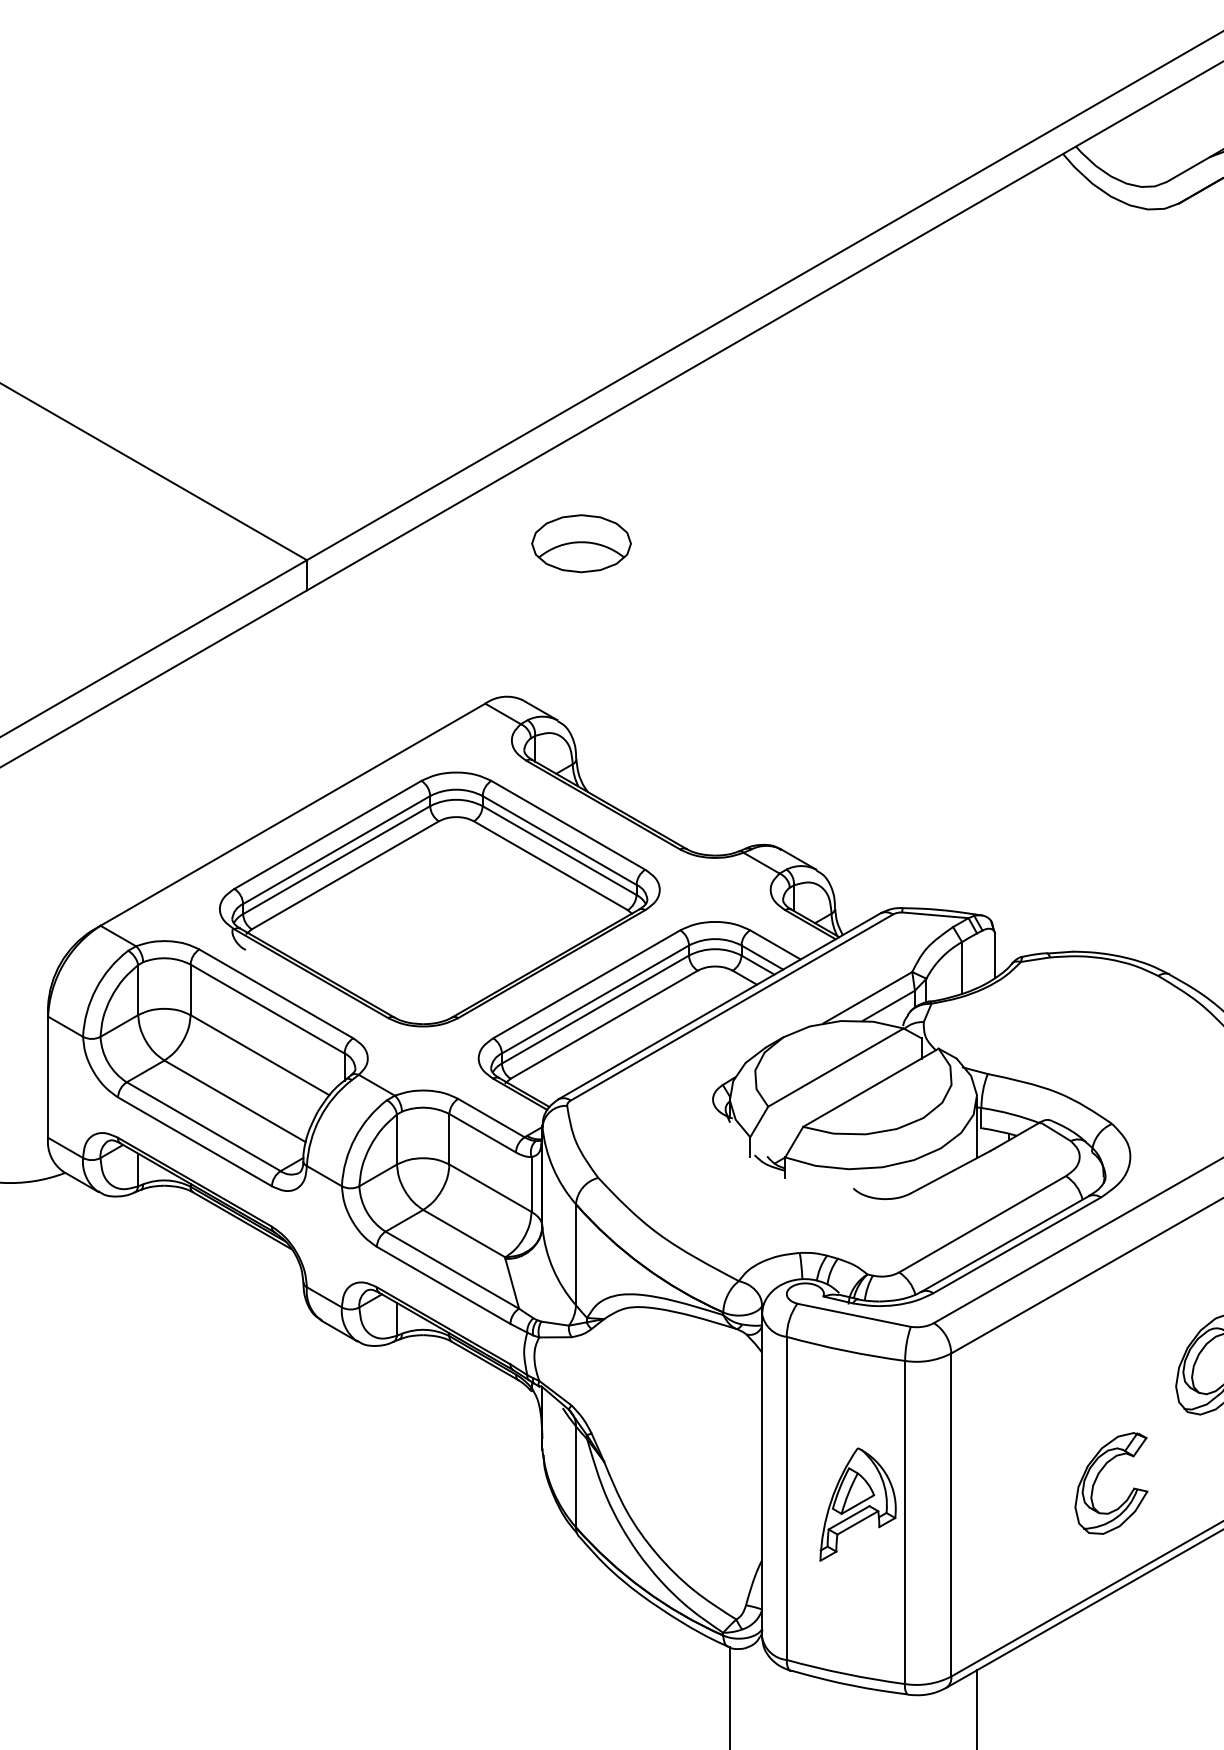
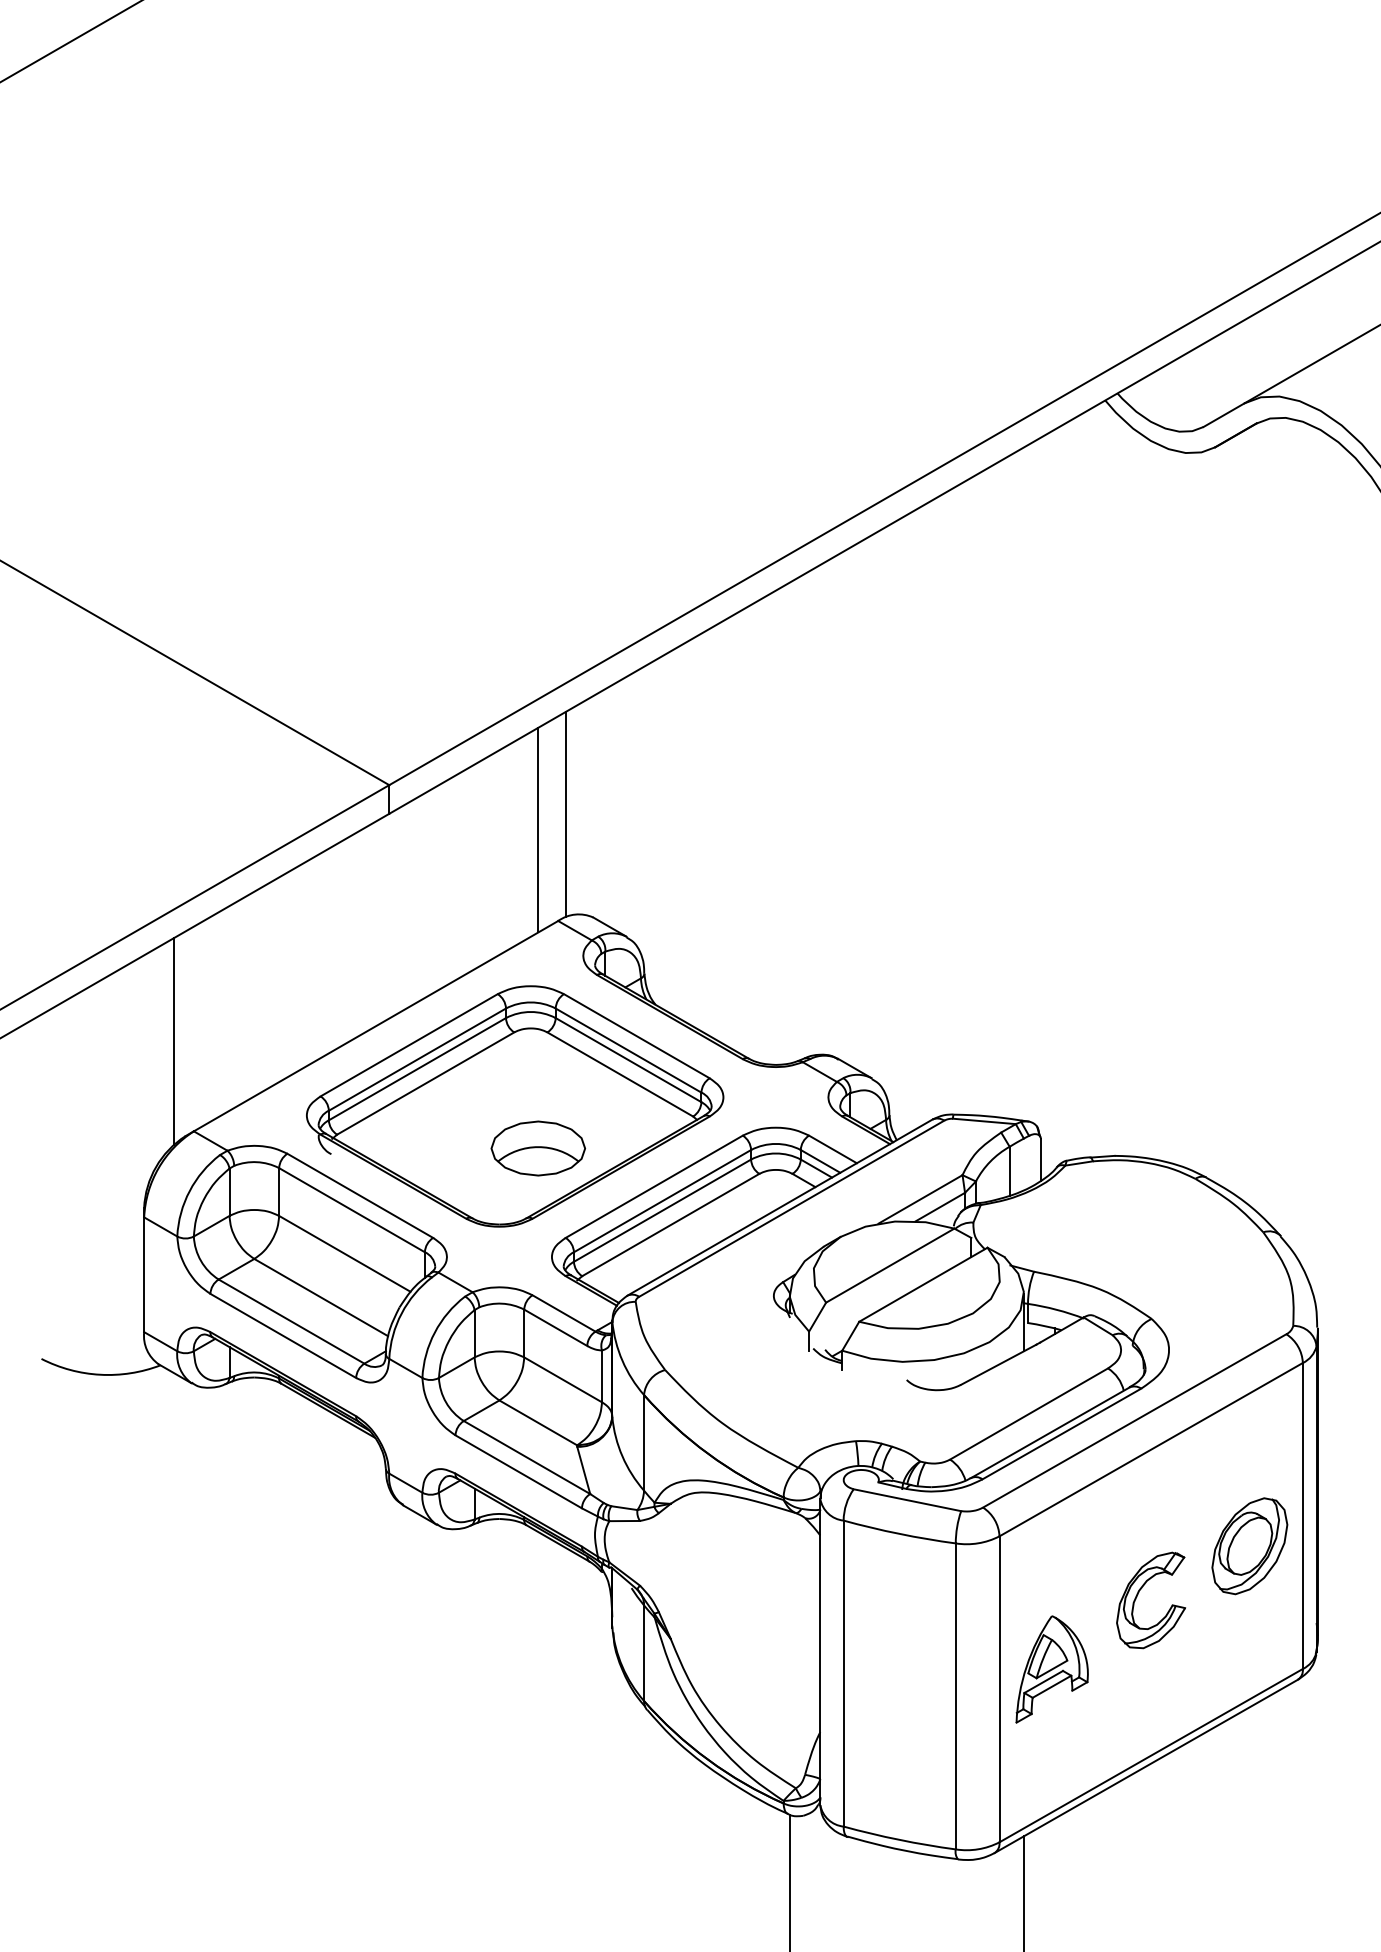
part: (580, 543) -> (537, 1148), moved
line: (493, 591) -> (565, 814), added
line: (464, 607) -> (538, 829), added
line: (80, 830) -> (174, 1041), added
part: (1098, 1477) -> (1138, 1594), moved
part: (857, 1504) -> (1051, 1669), moved

